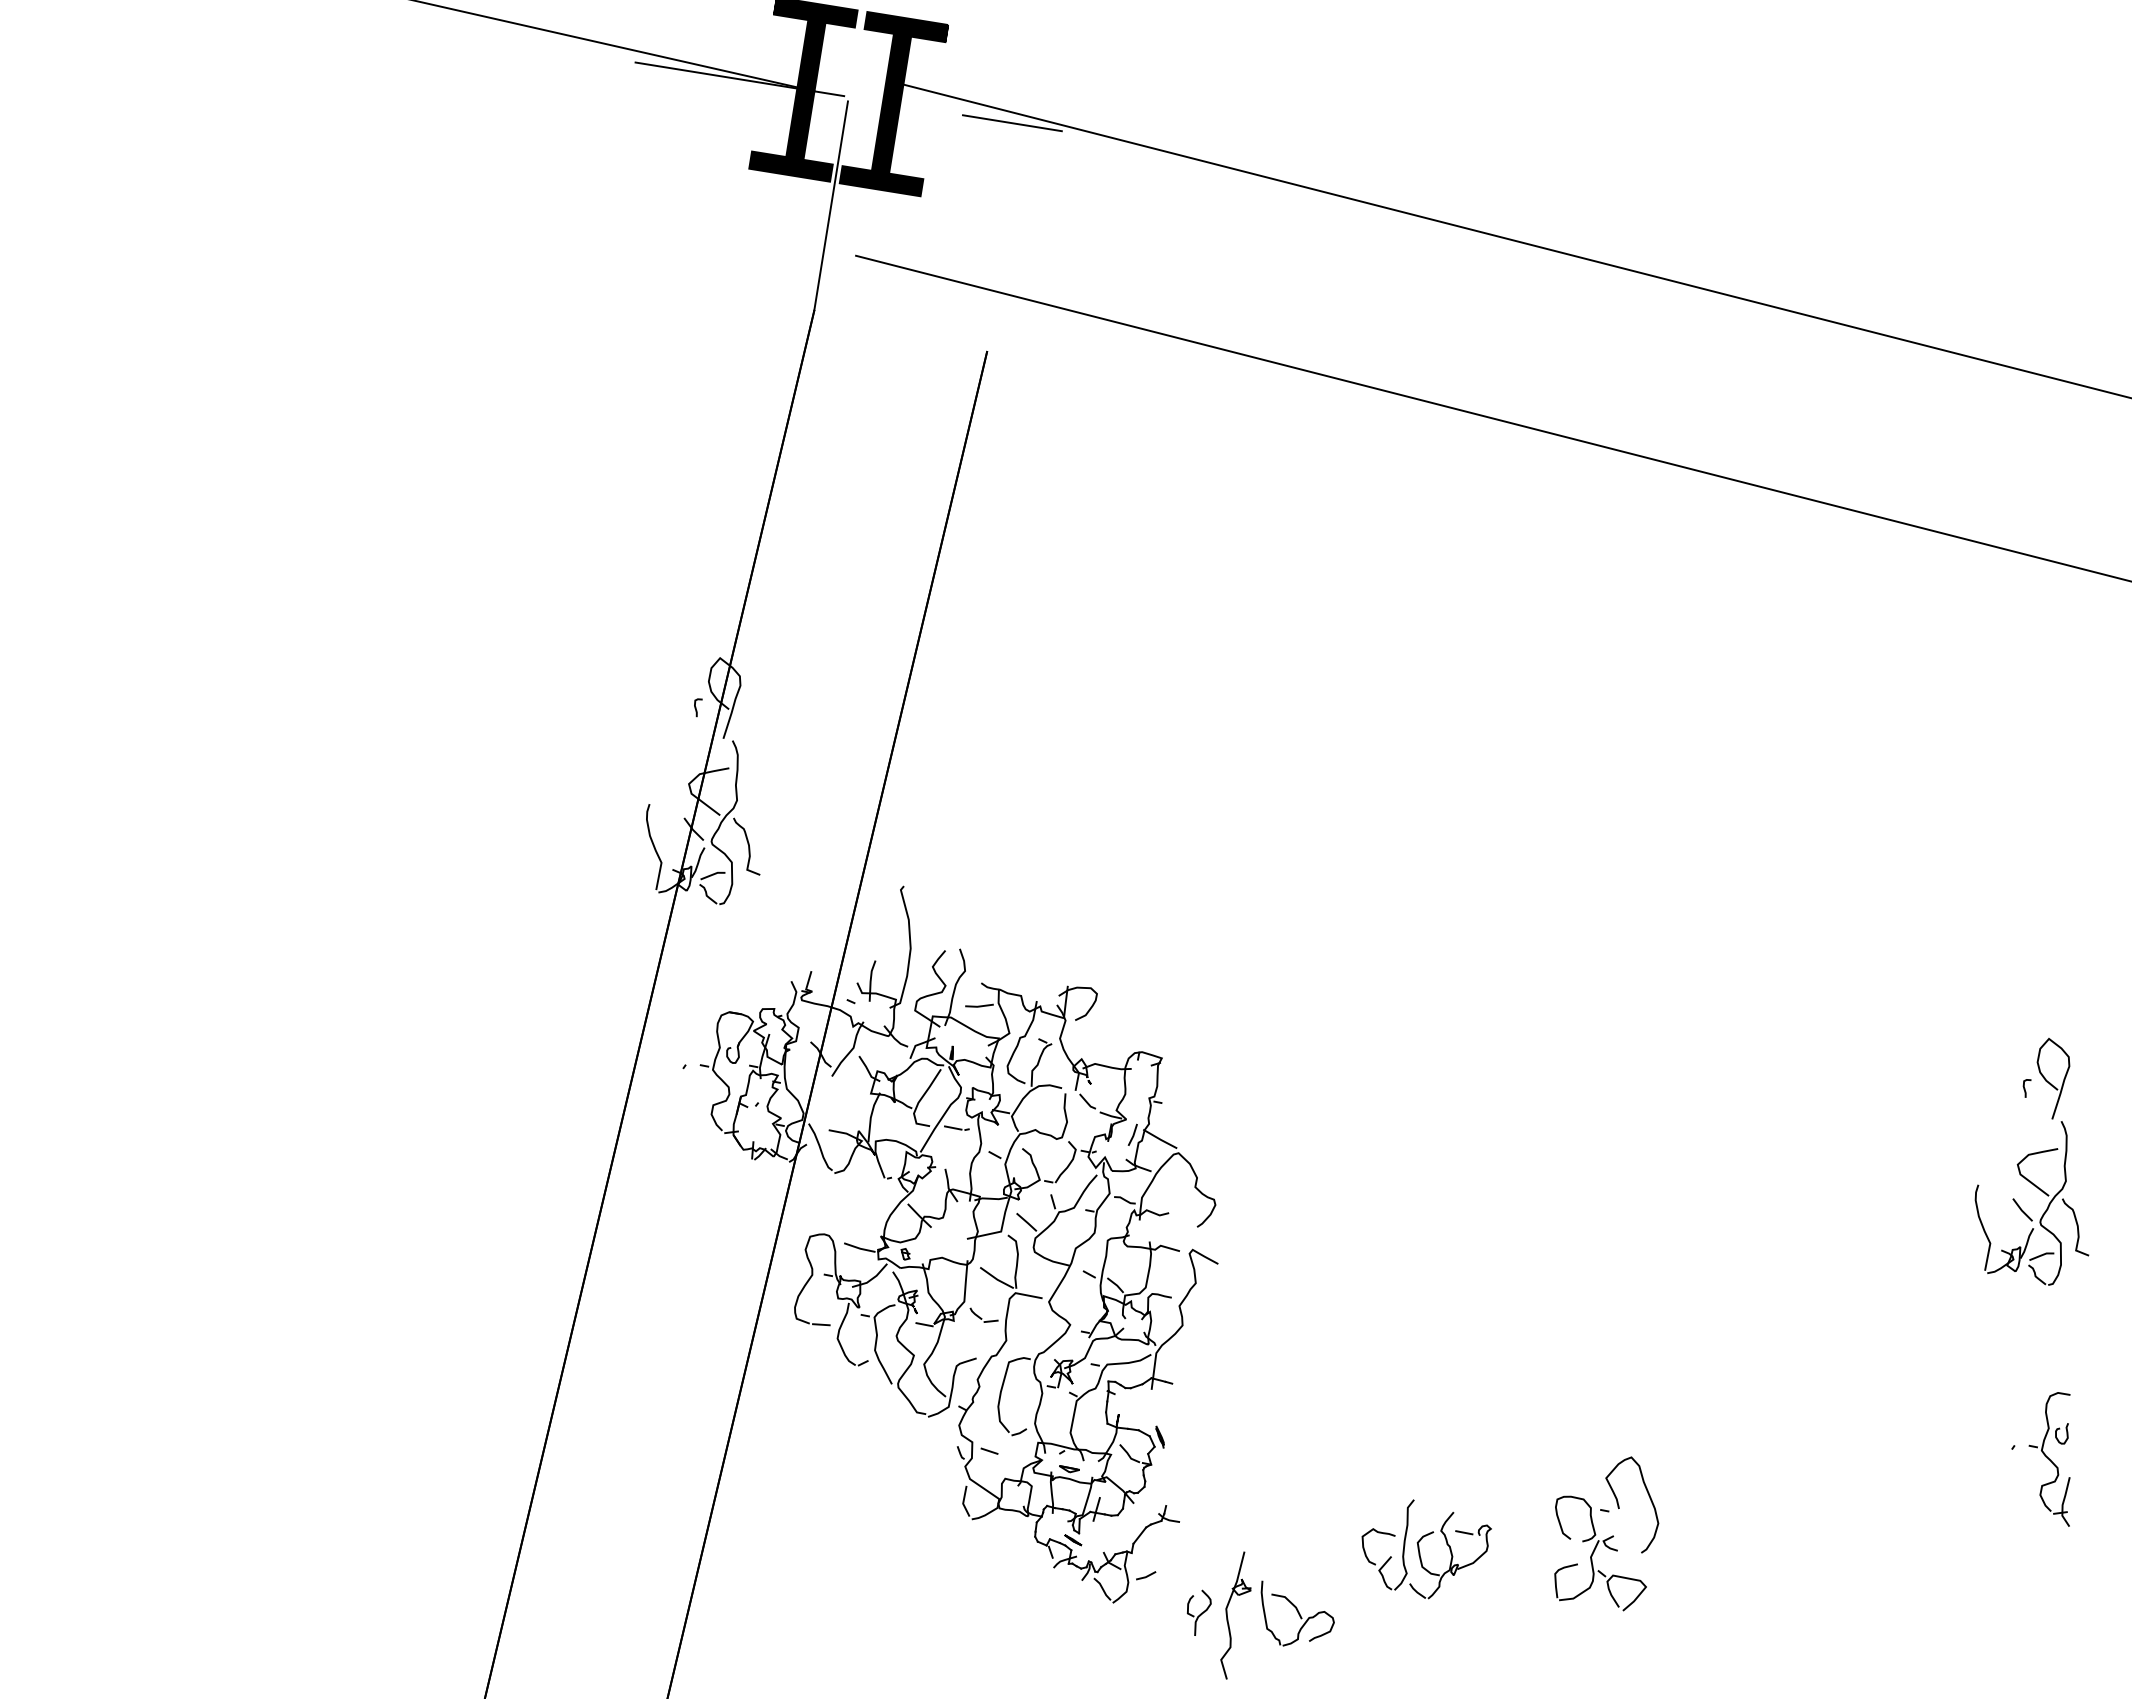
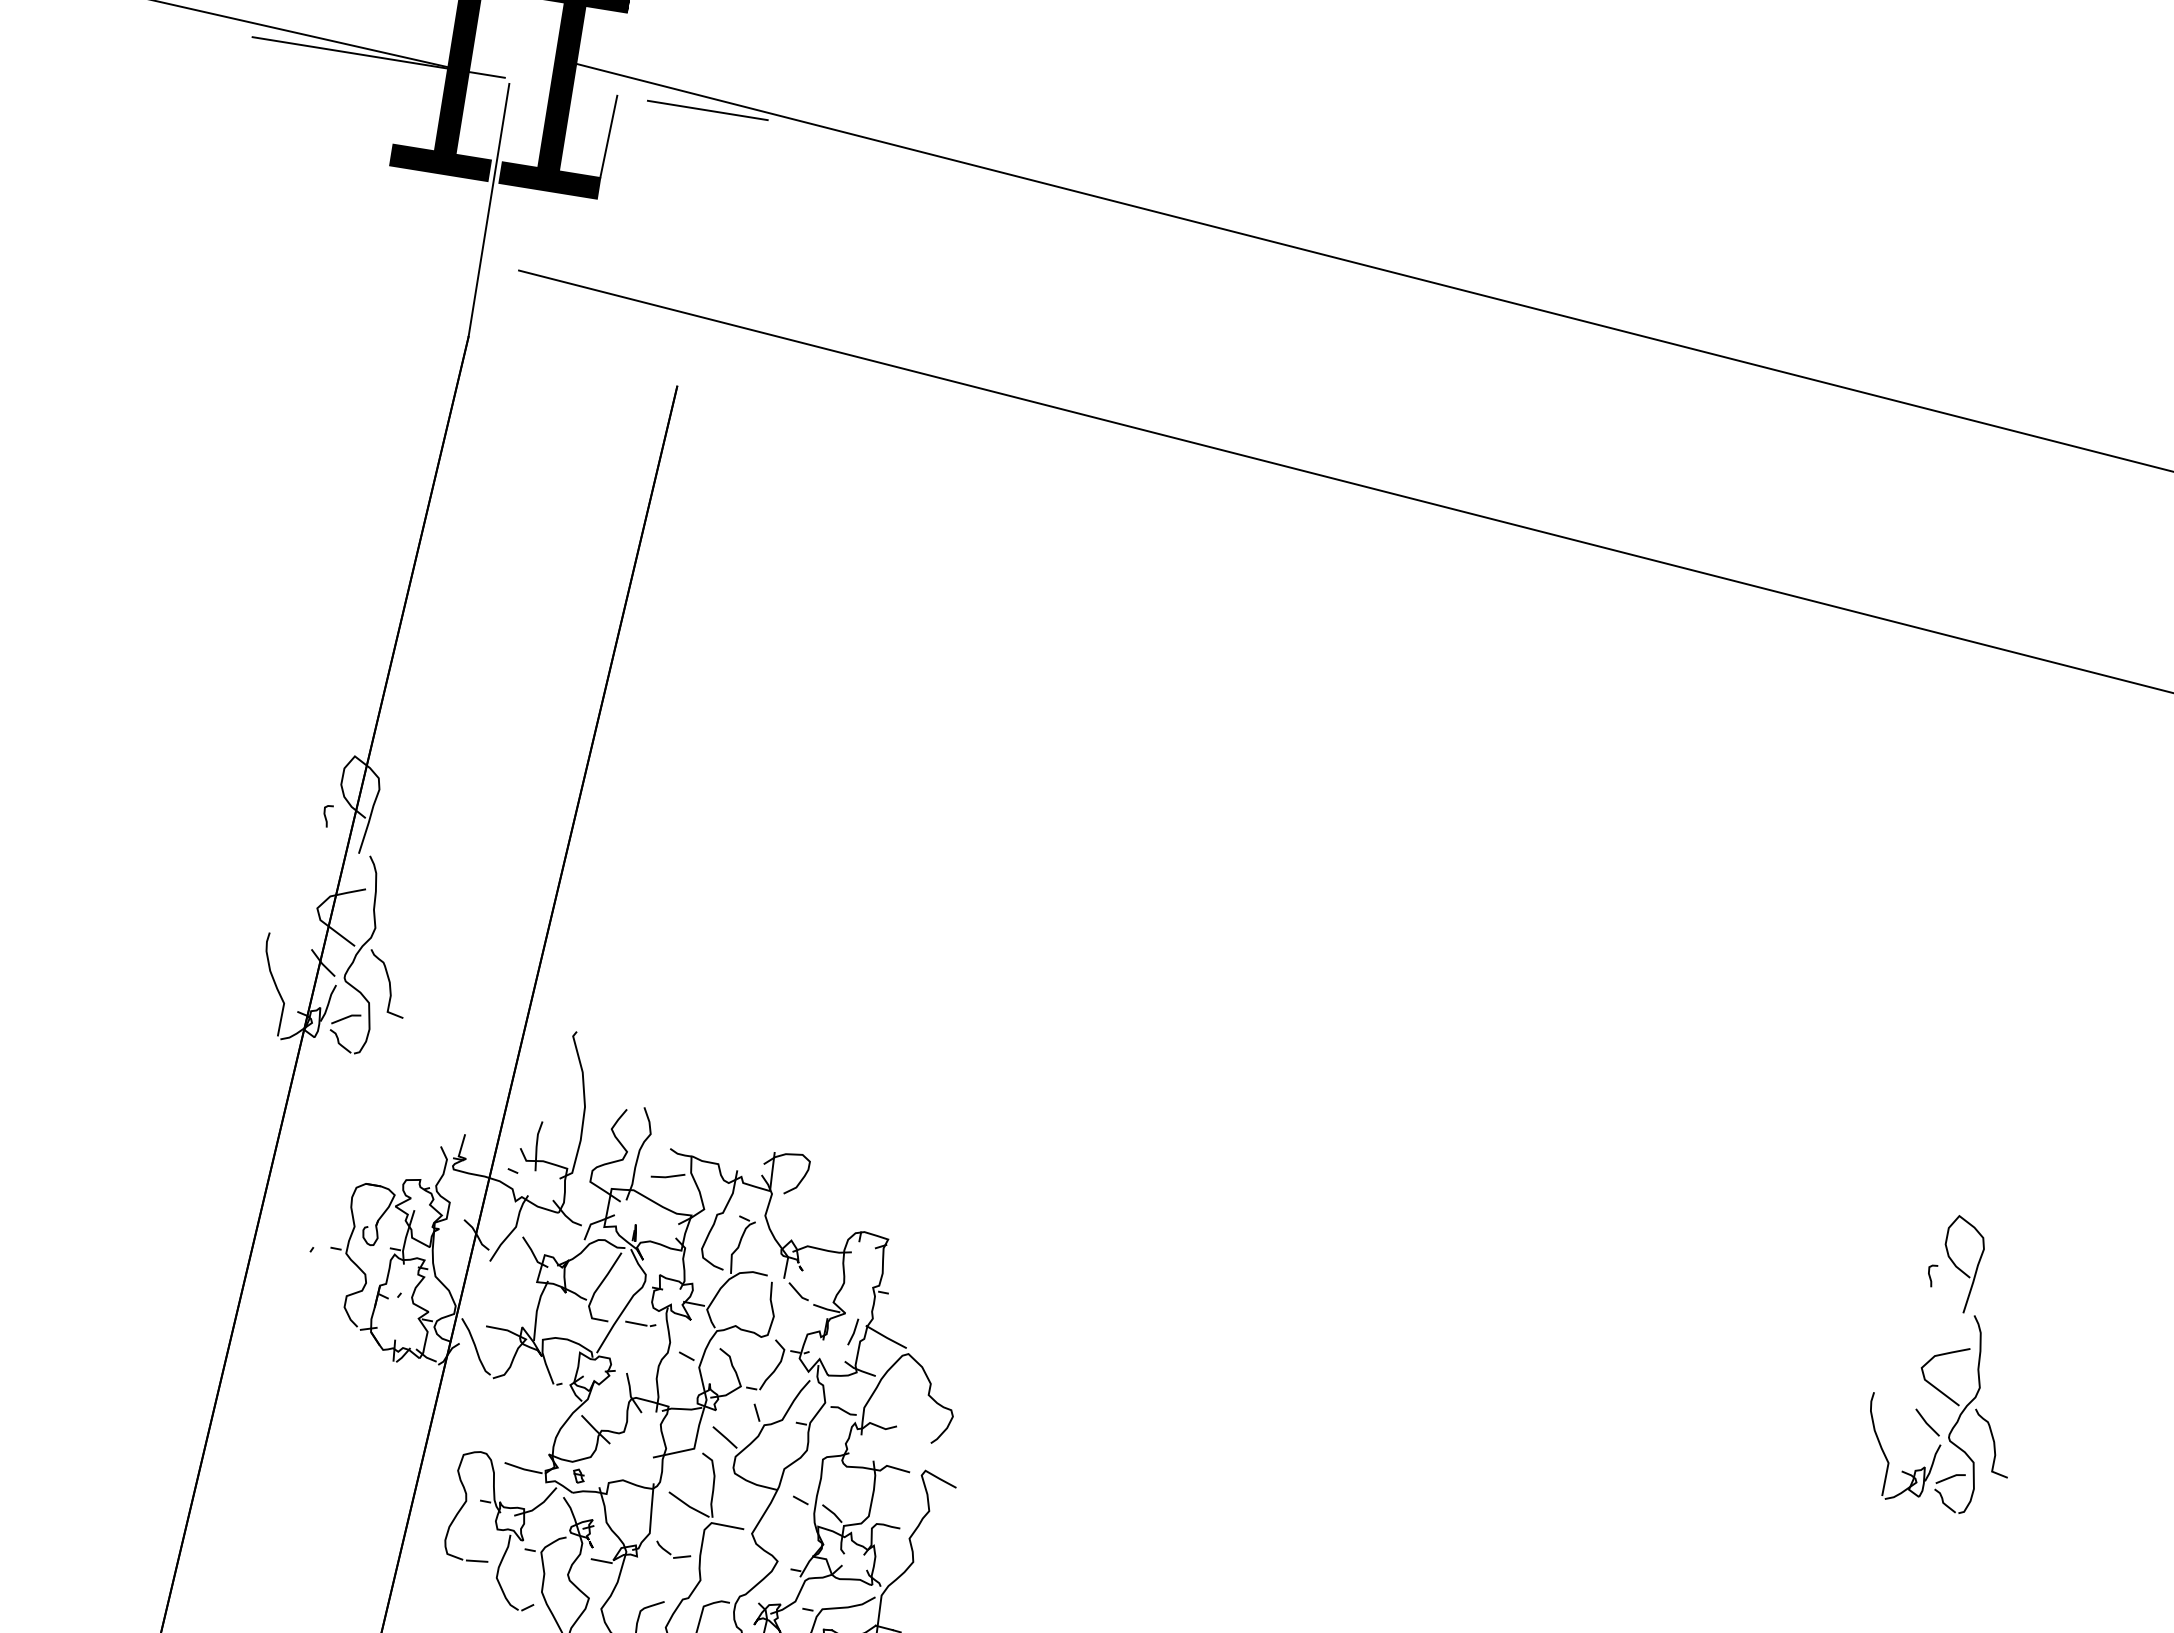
line: (930, 145) -> (608, 137), added

